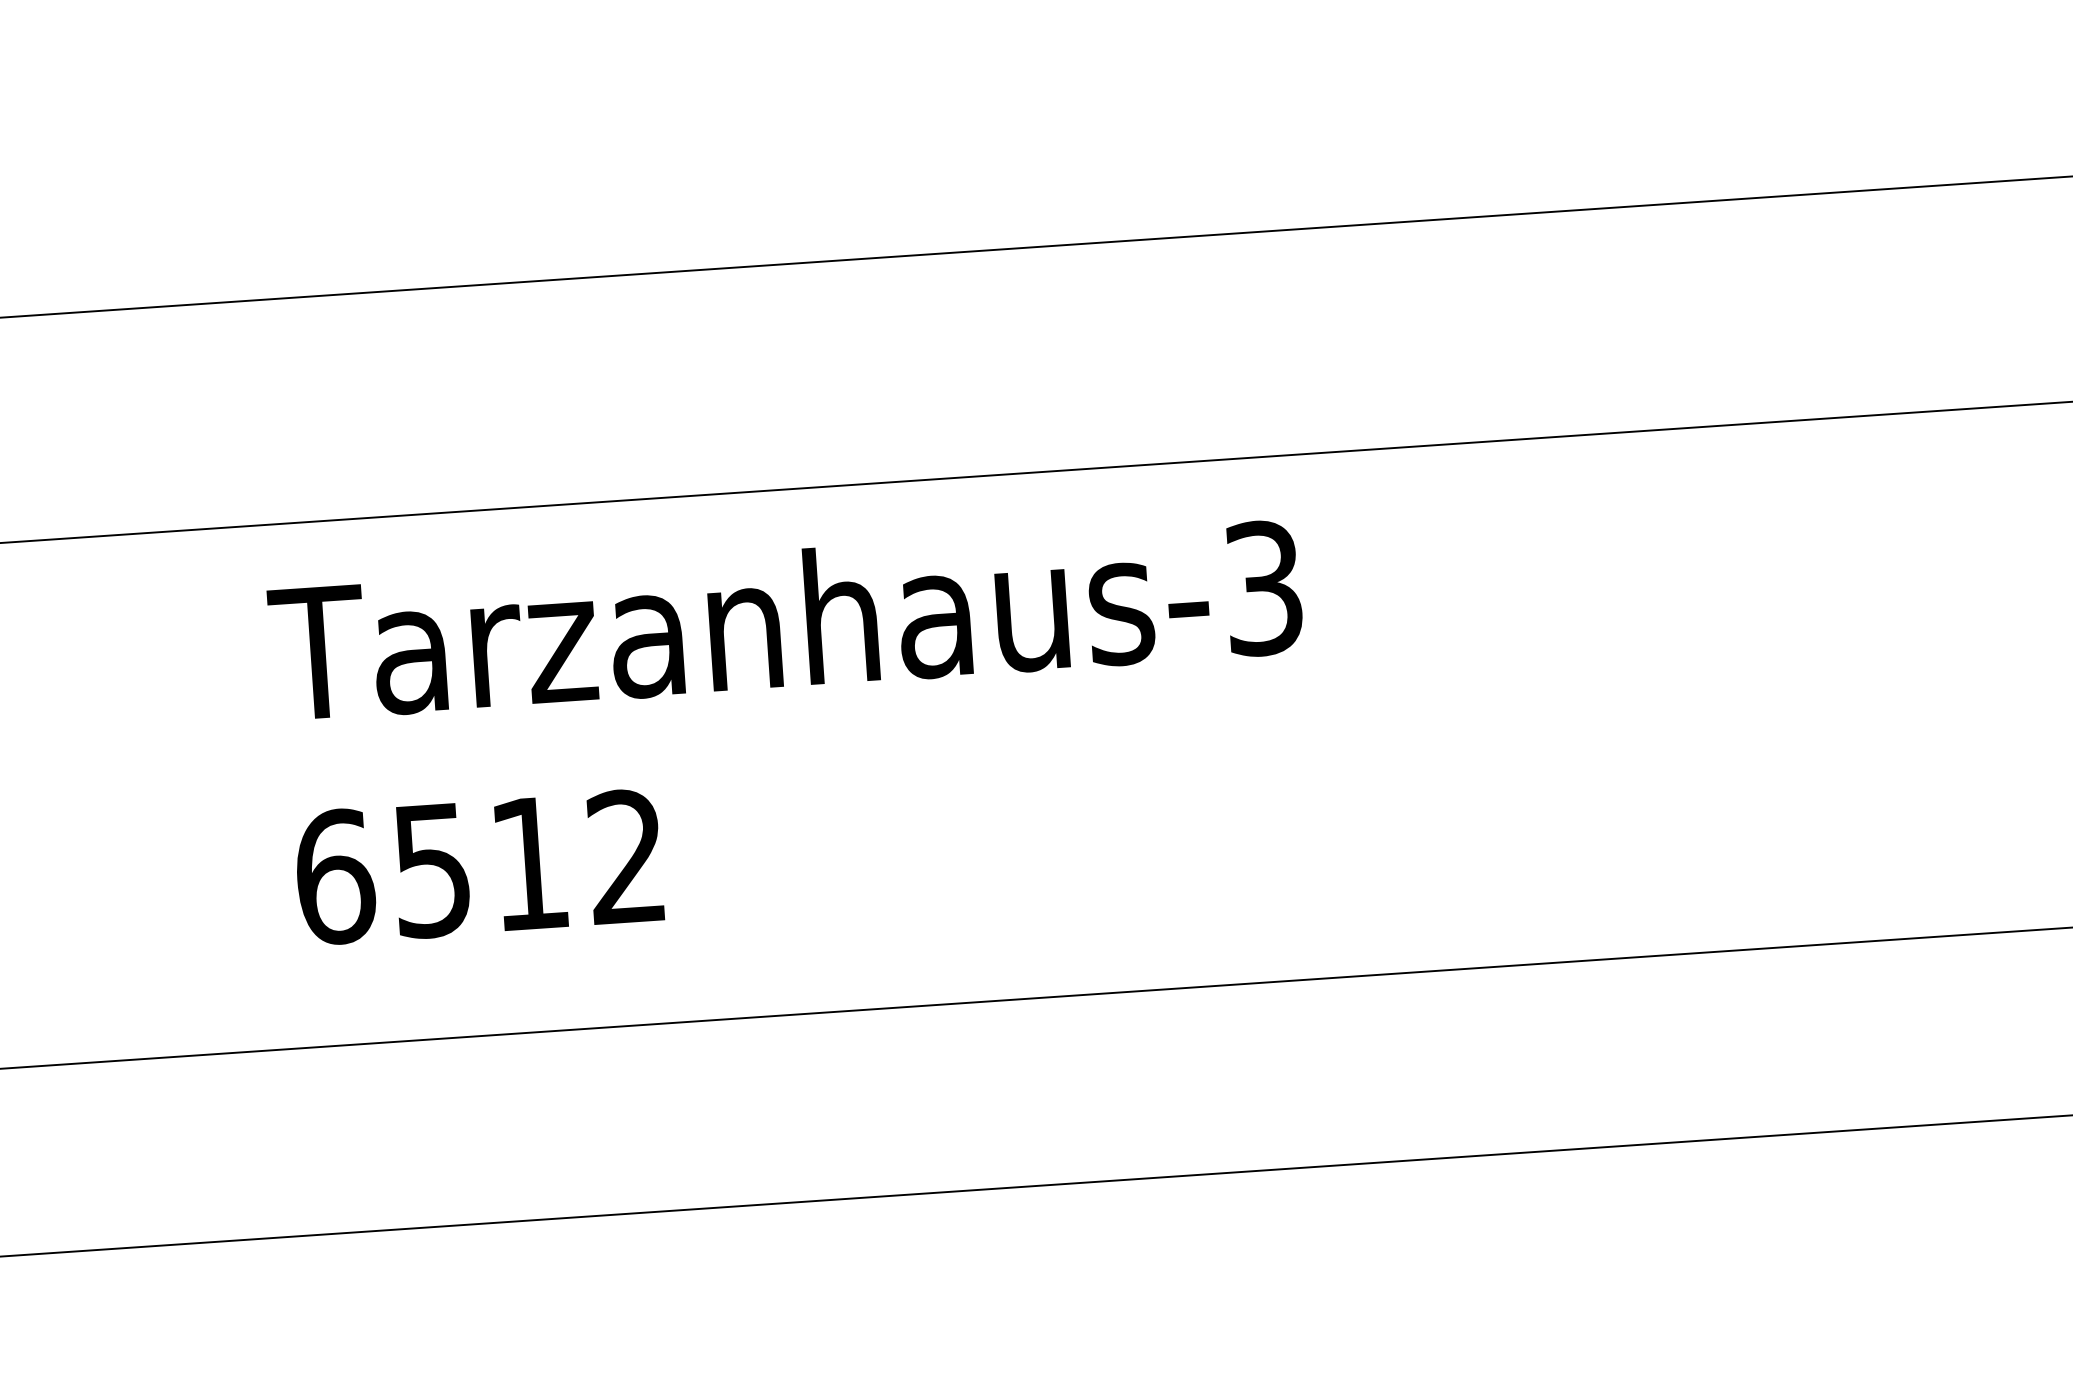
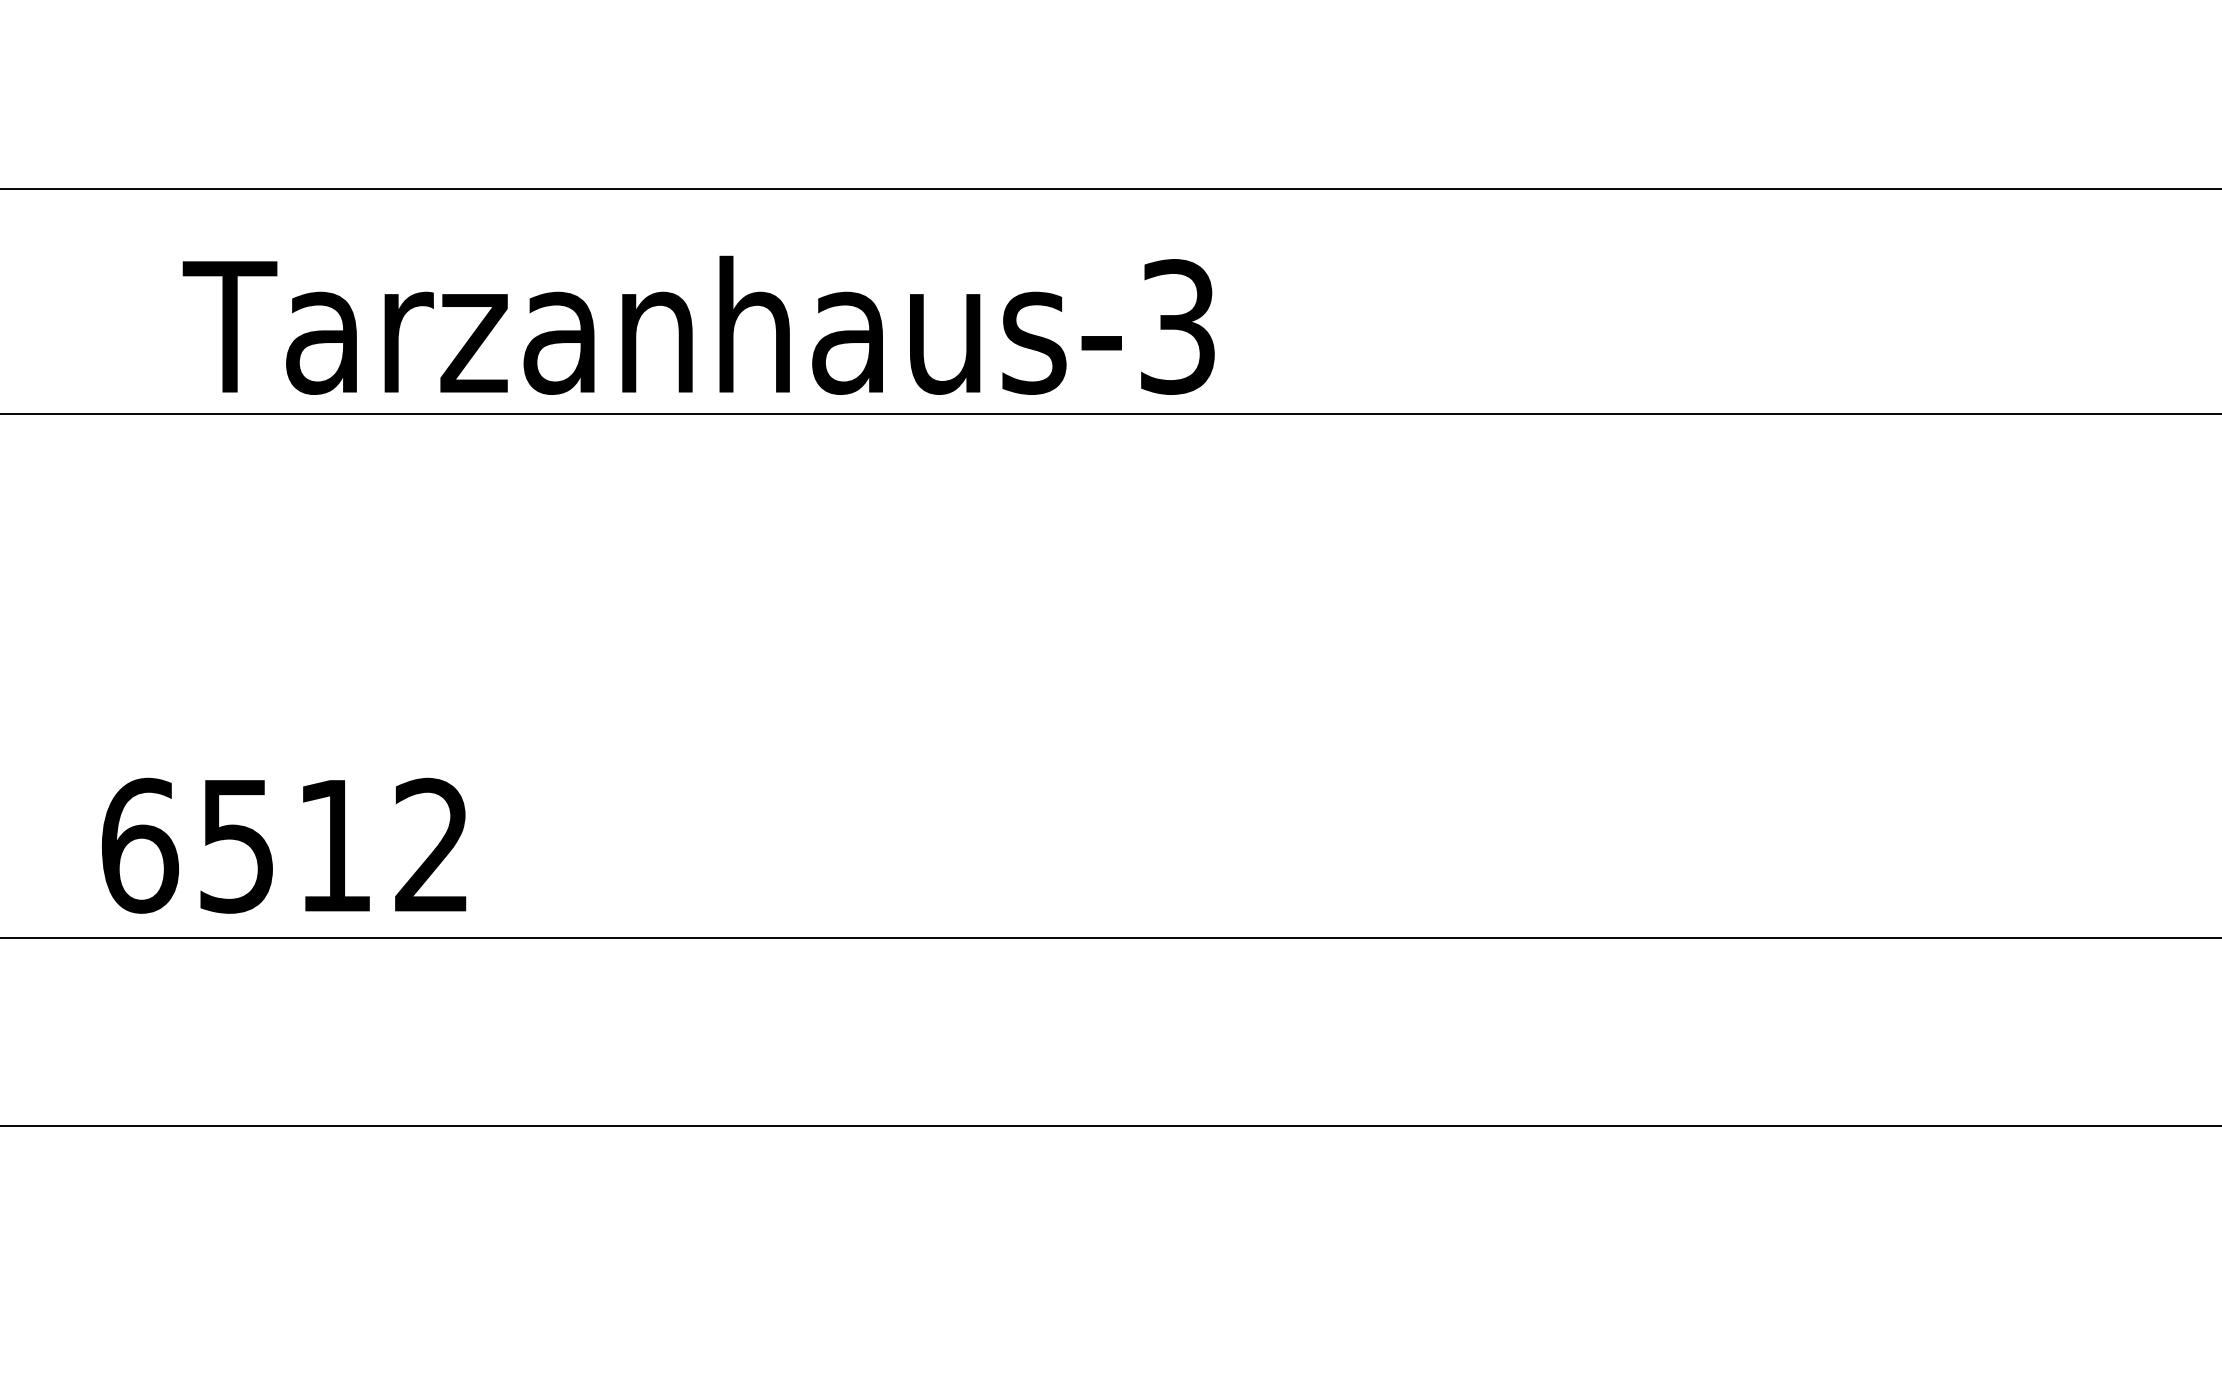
text: (785, 618) -> (698, 324), moved
text: (479, 866) -> (284, 845), moved

